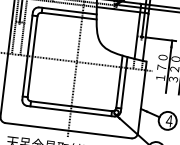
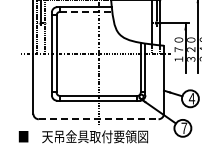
line: (69, 15) -> (86, 11), solid -> dashed
line: (68, 130) -> (98, 119), solid -> dashed

